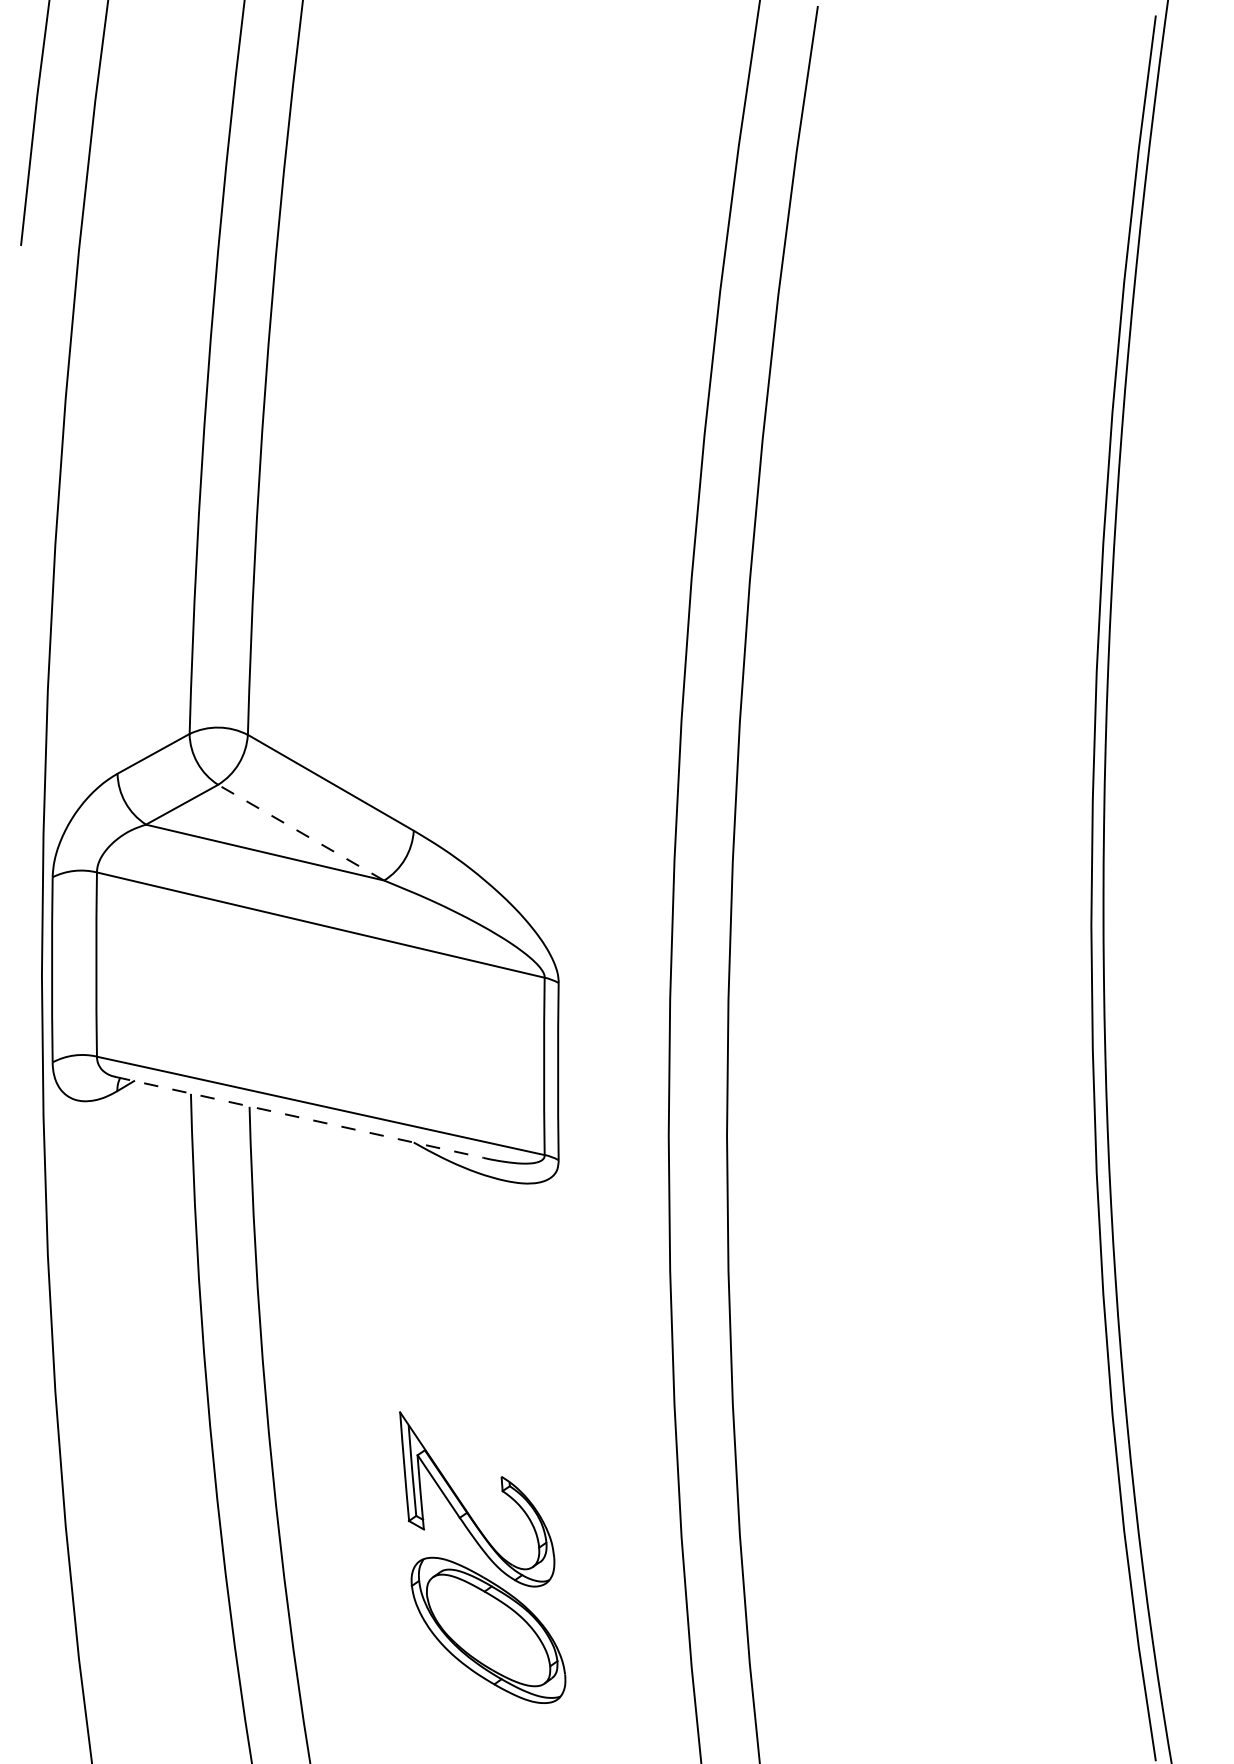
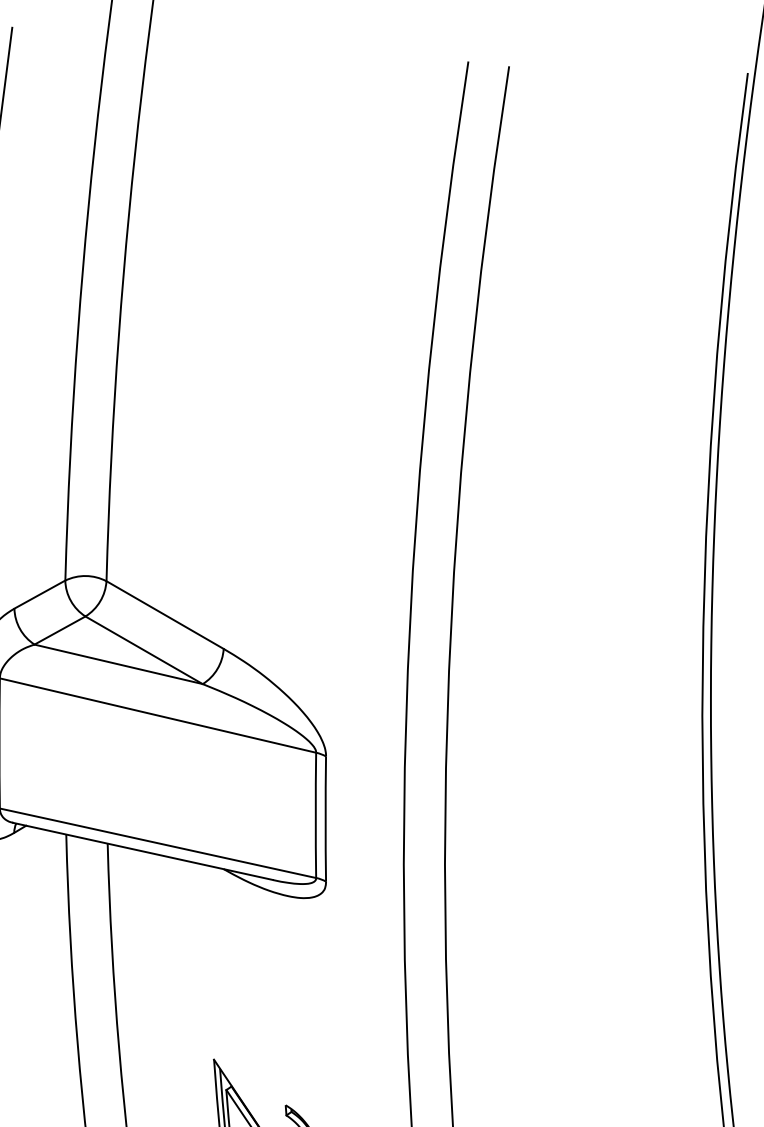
line: (301, 832) -> (144, 650), dashed -> solid
line: (300, 1117) -> (143, 851), dashed -> solid

